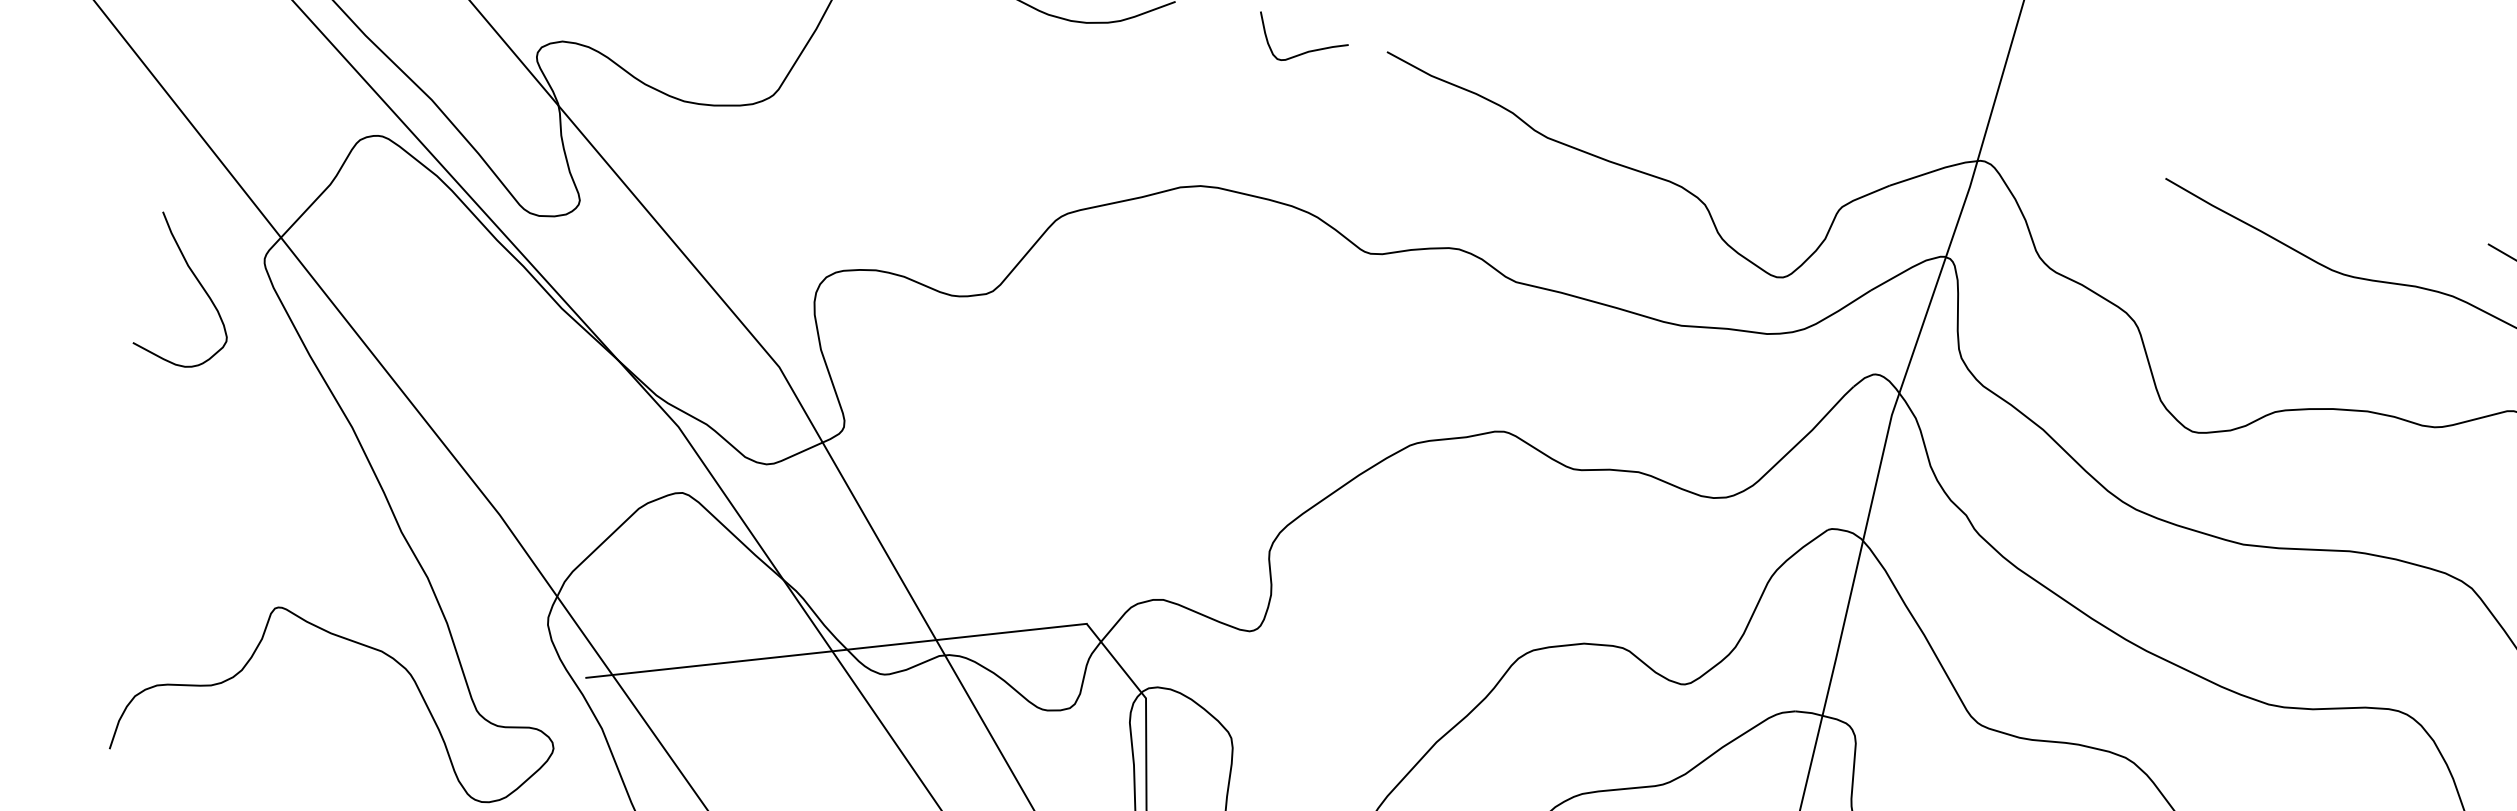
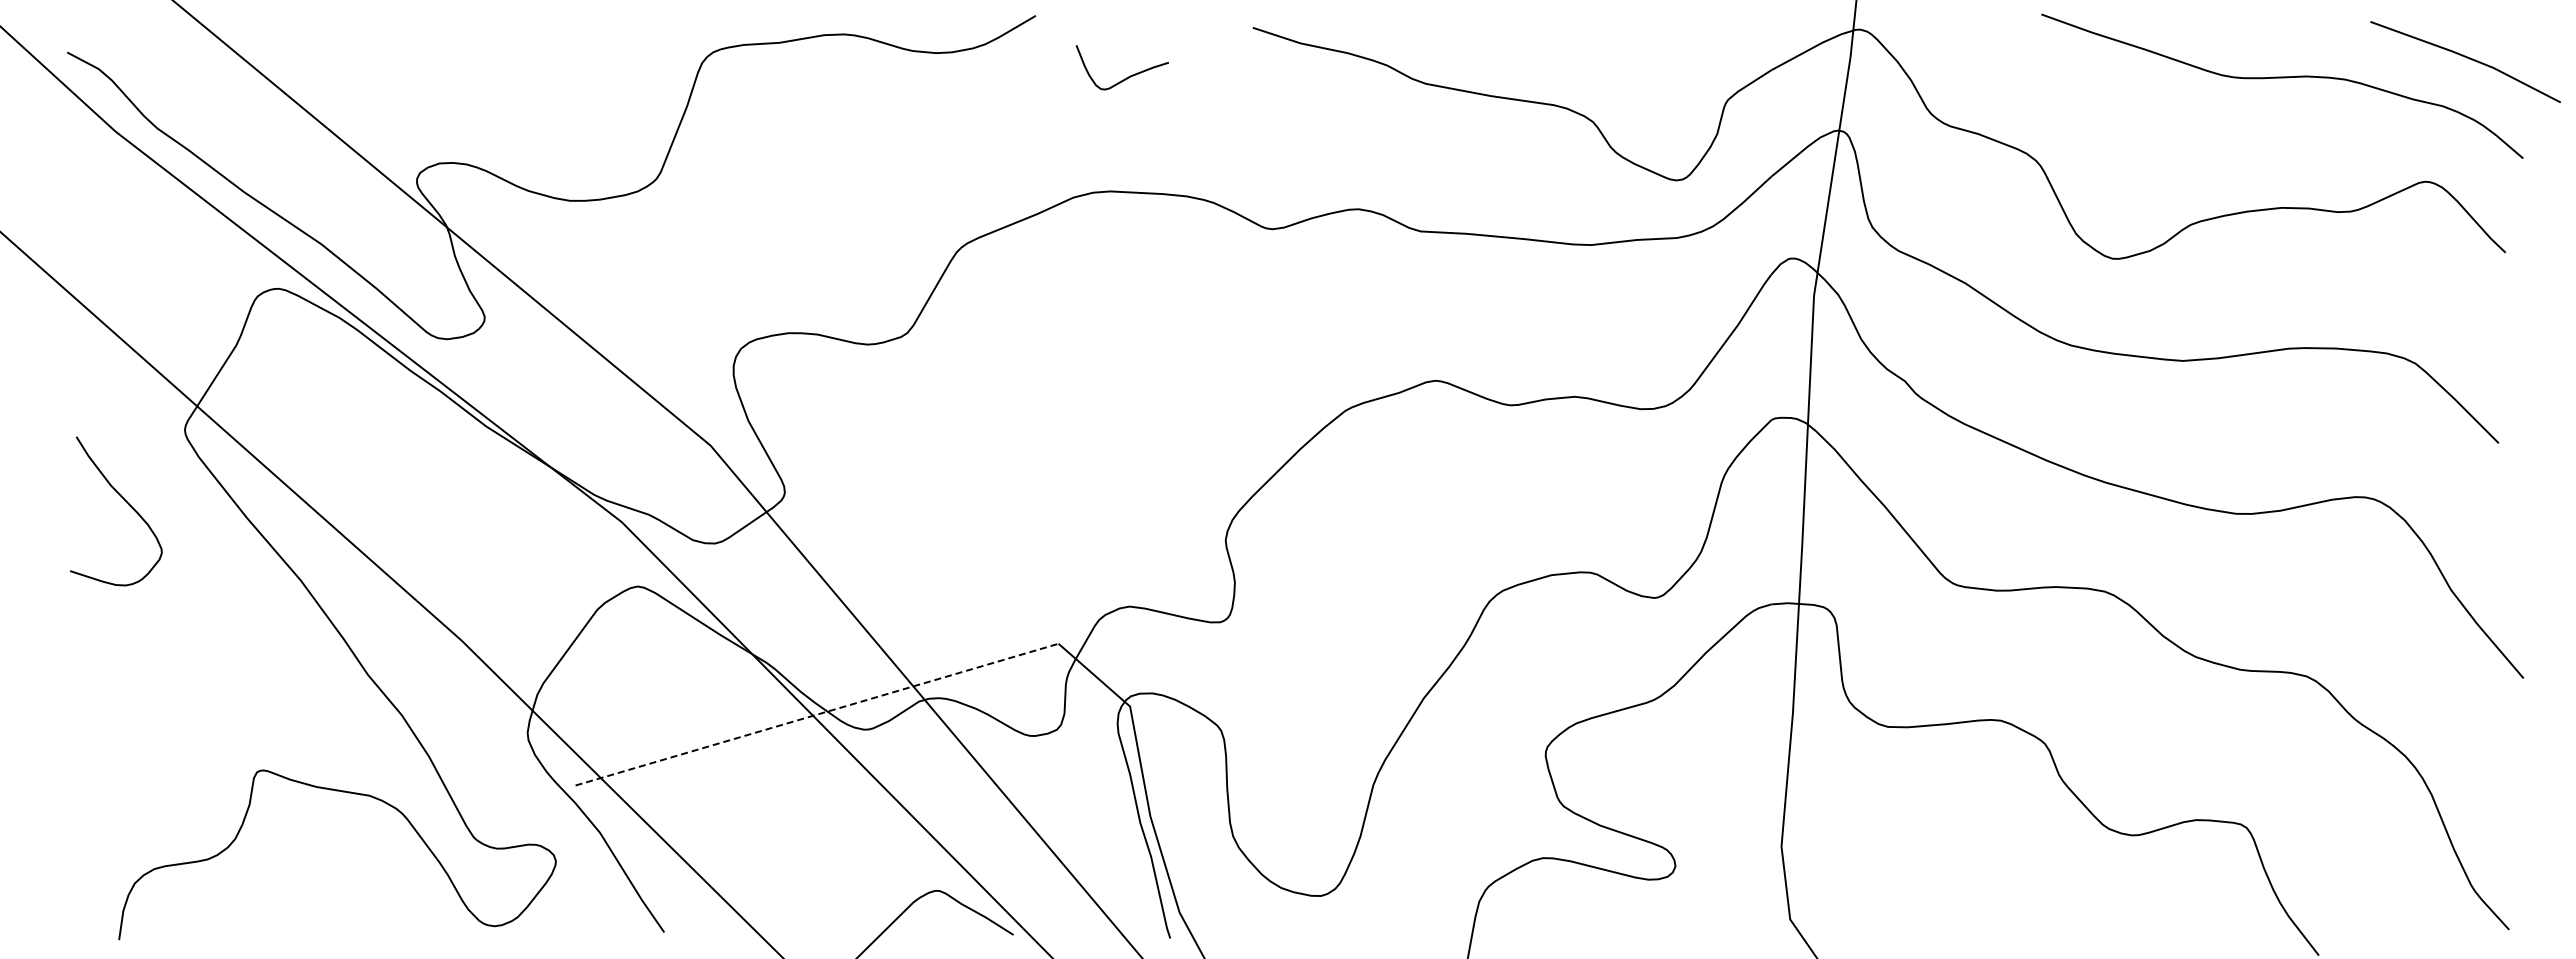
curve: (1304, 52) -> (1126, 77), moved
curve: (202, 288) -> (128, 505), moved
line: (836, 650) -> (817, 714), solid -> dashed

